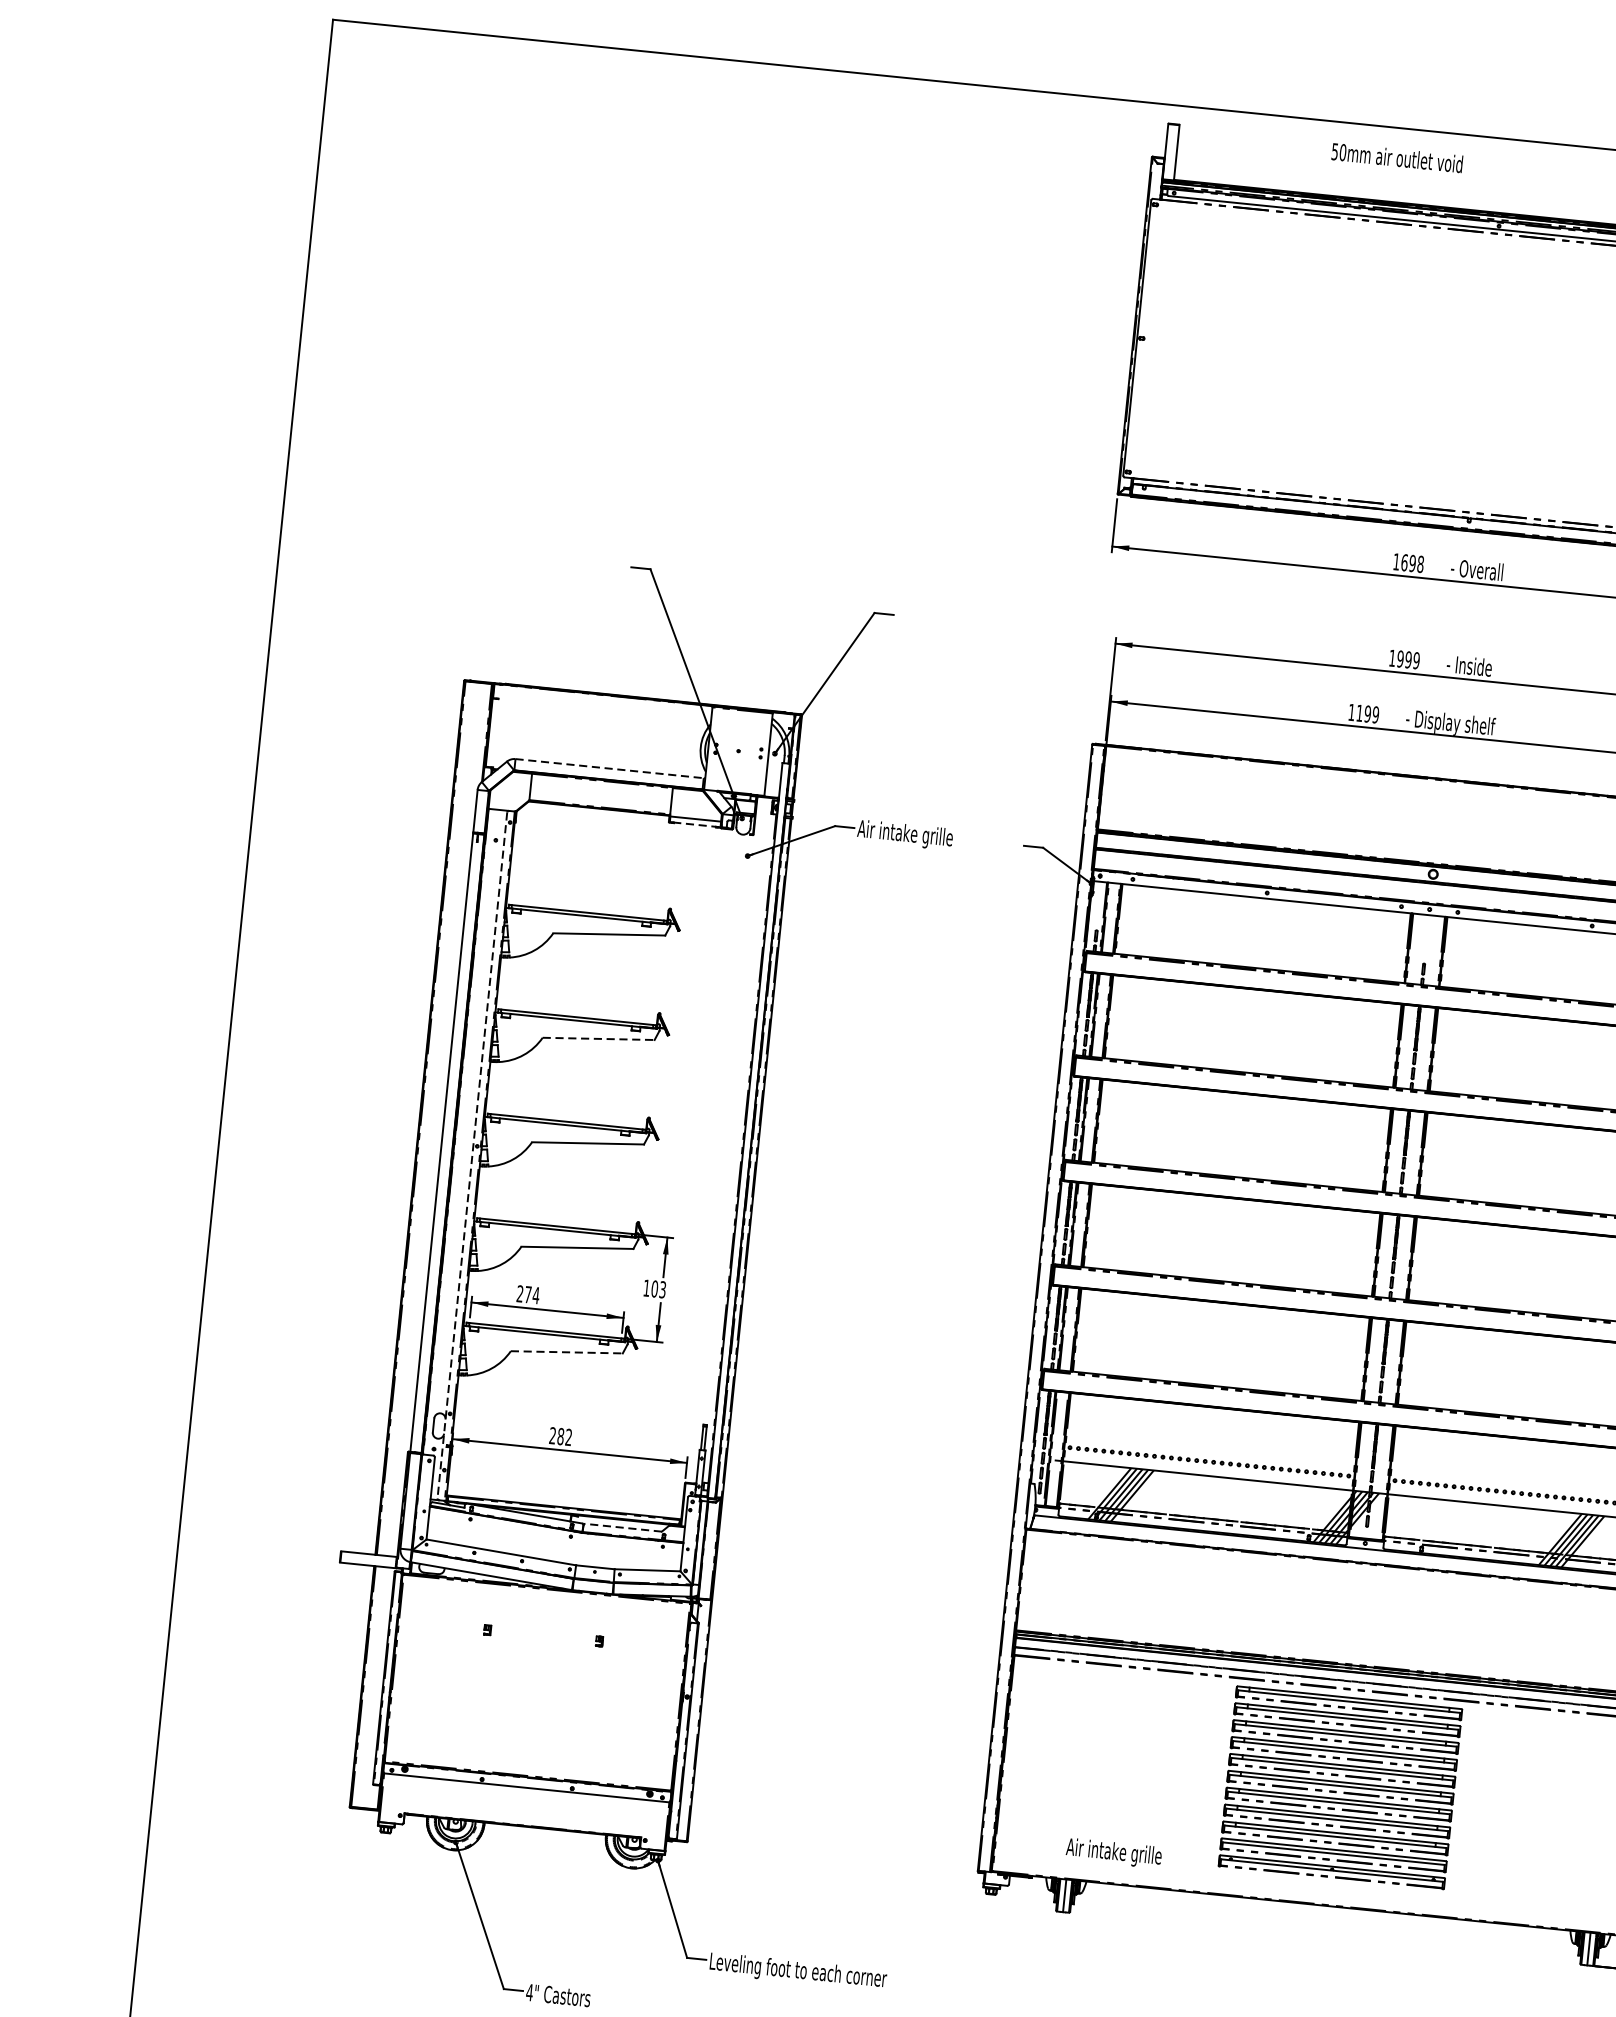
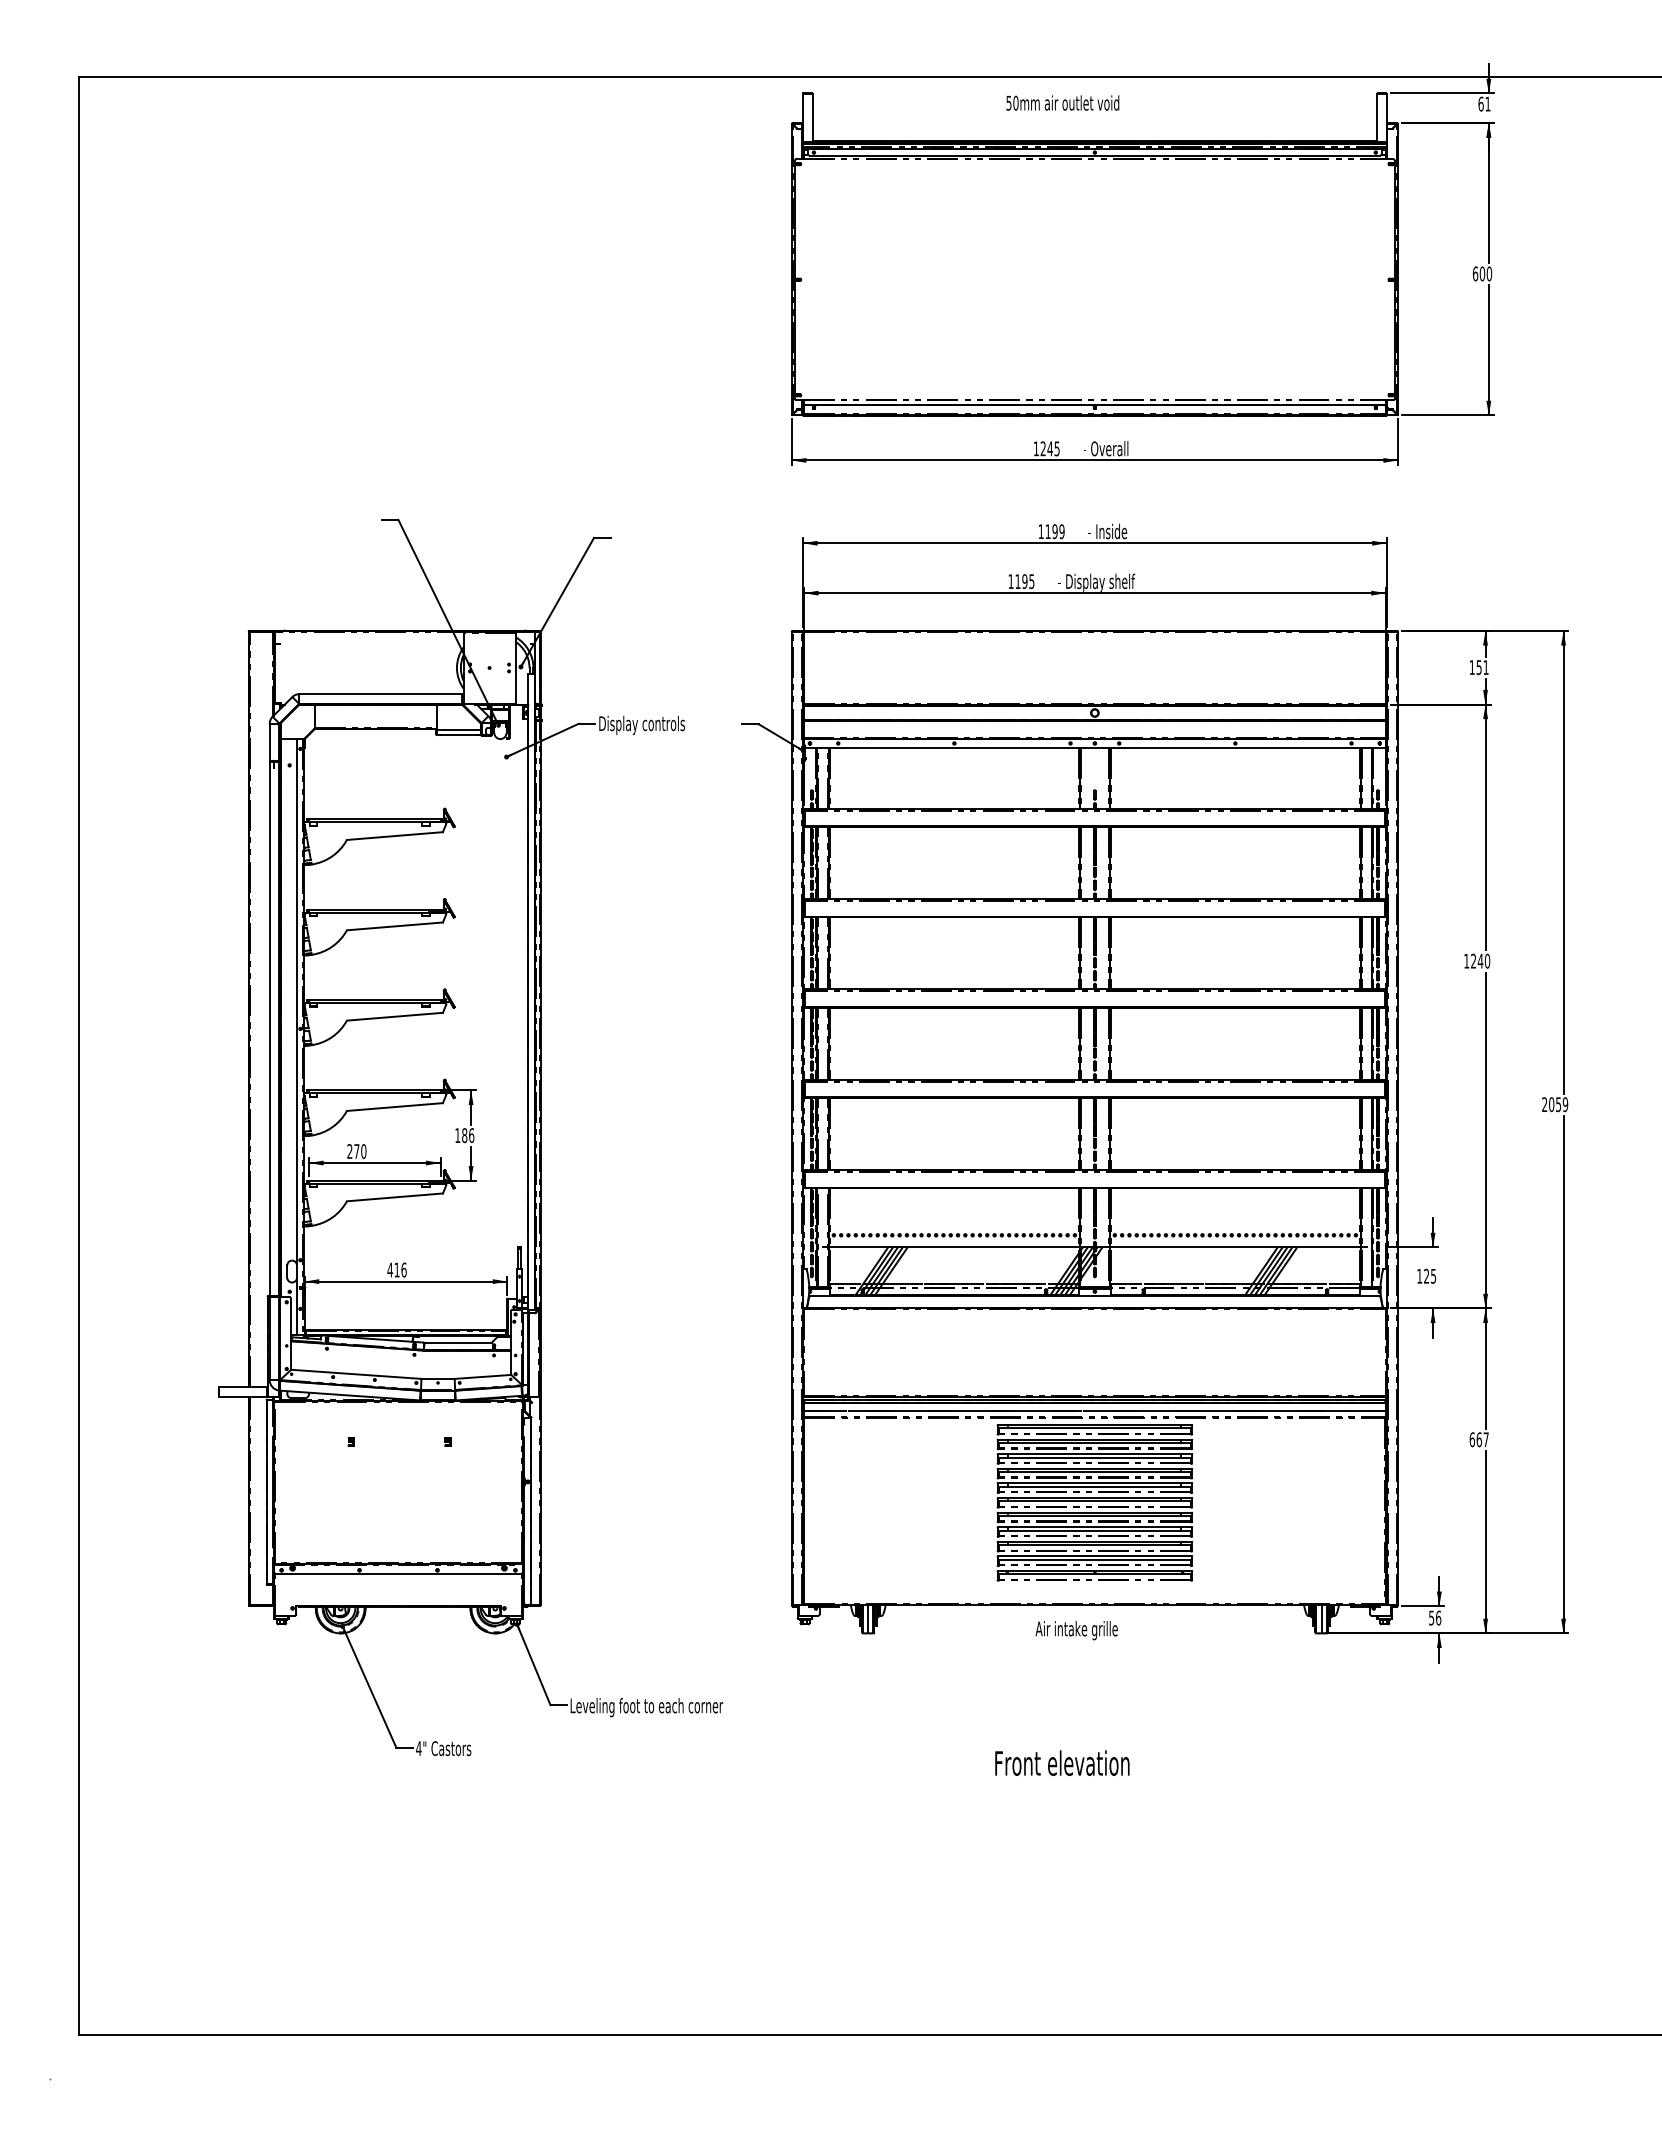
text: (1396, 157) -> (1062, 102), moved
text: (1411, 563) -> (1049, 448), 1698 -> 1245
text: (1399, 658) -> (1047, 531), 1999 -> 1199
text: (1375, 714) -> (1031, 581), 1199 -> 1195
line: (610, 769) -> (381, 694), dashed -> solid
line: (694, 824) -> (458, 734), dashed -> solid
text: (907, 835) -> (641, 725), Air intake grille -> Display controls
line: (599, 1039) -> (395, 926), dashed -> solid
line: (472, 1155) -> (297, 1037), dashed -> solid
text: (659, 1289) -> (468, 1135), 103 -> 186
text: (535, 1295) -> (363, 1151), 274 -> 270
line: (567, 1352) -> (395, 1197), dashed -> solid
text: (560, 1435) -> (396, 1269), 282 -> 416
line: (623, 1527) -> (458, 1342), dashed -> solid
text: (1113, 1853) -> (1076, 1630), moved

